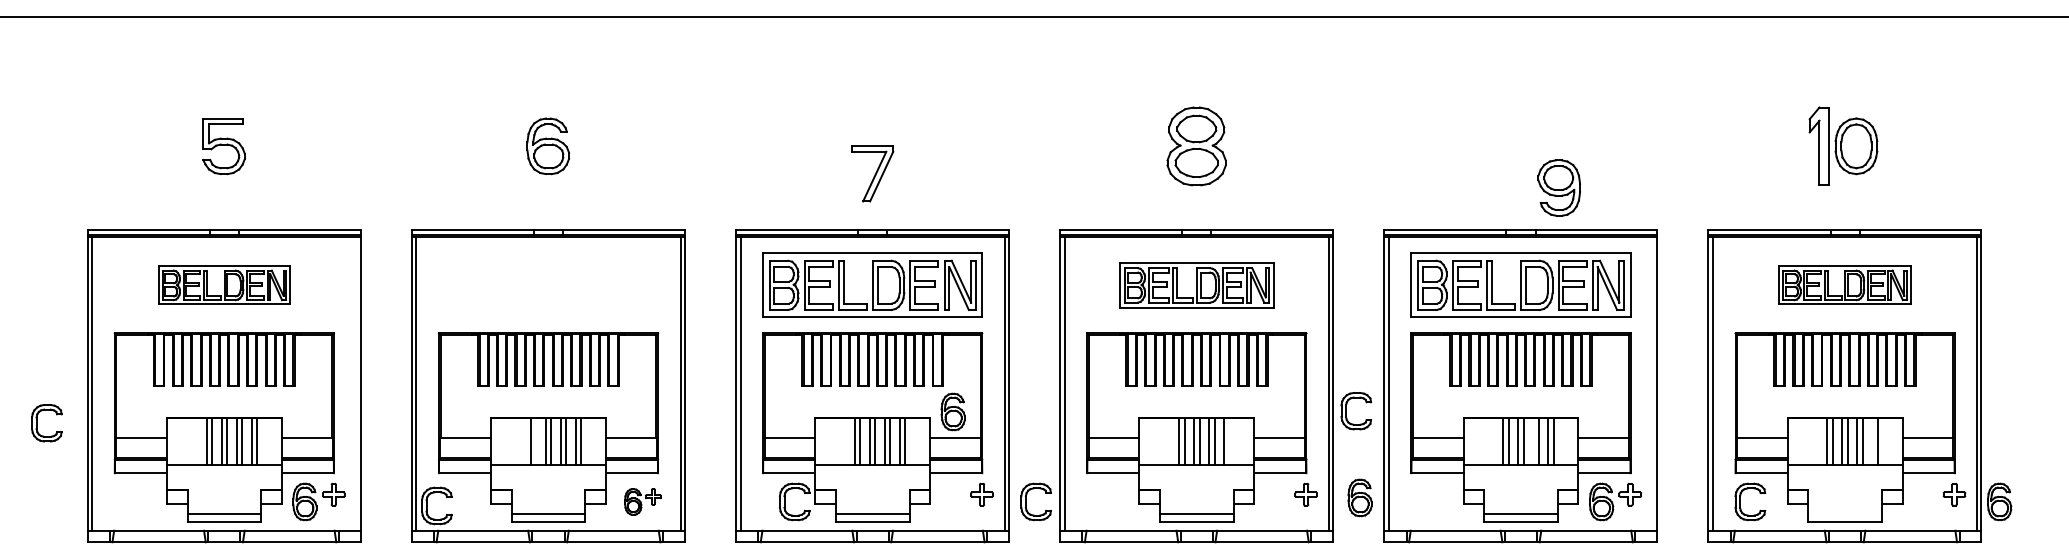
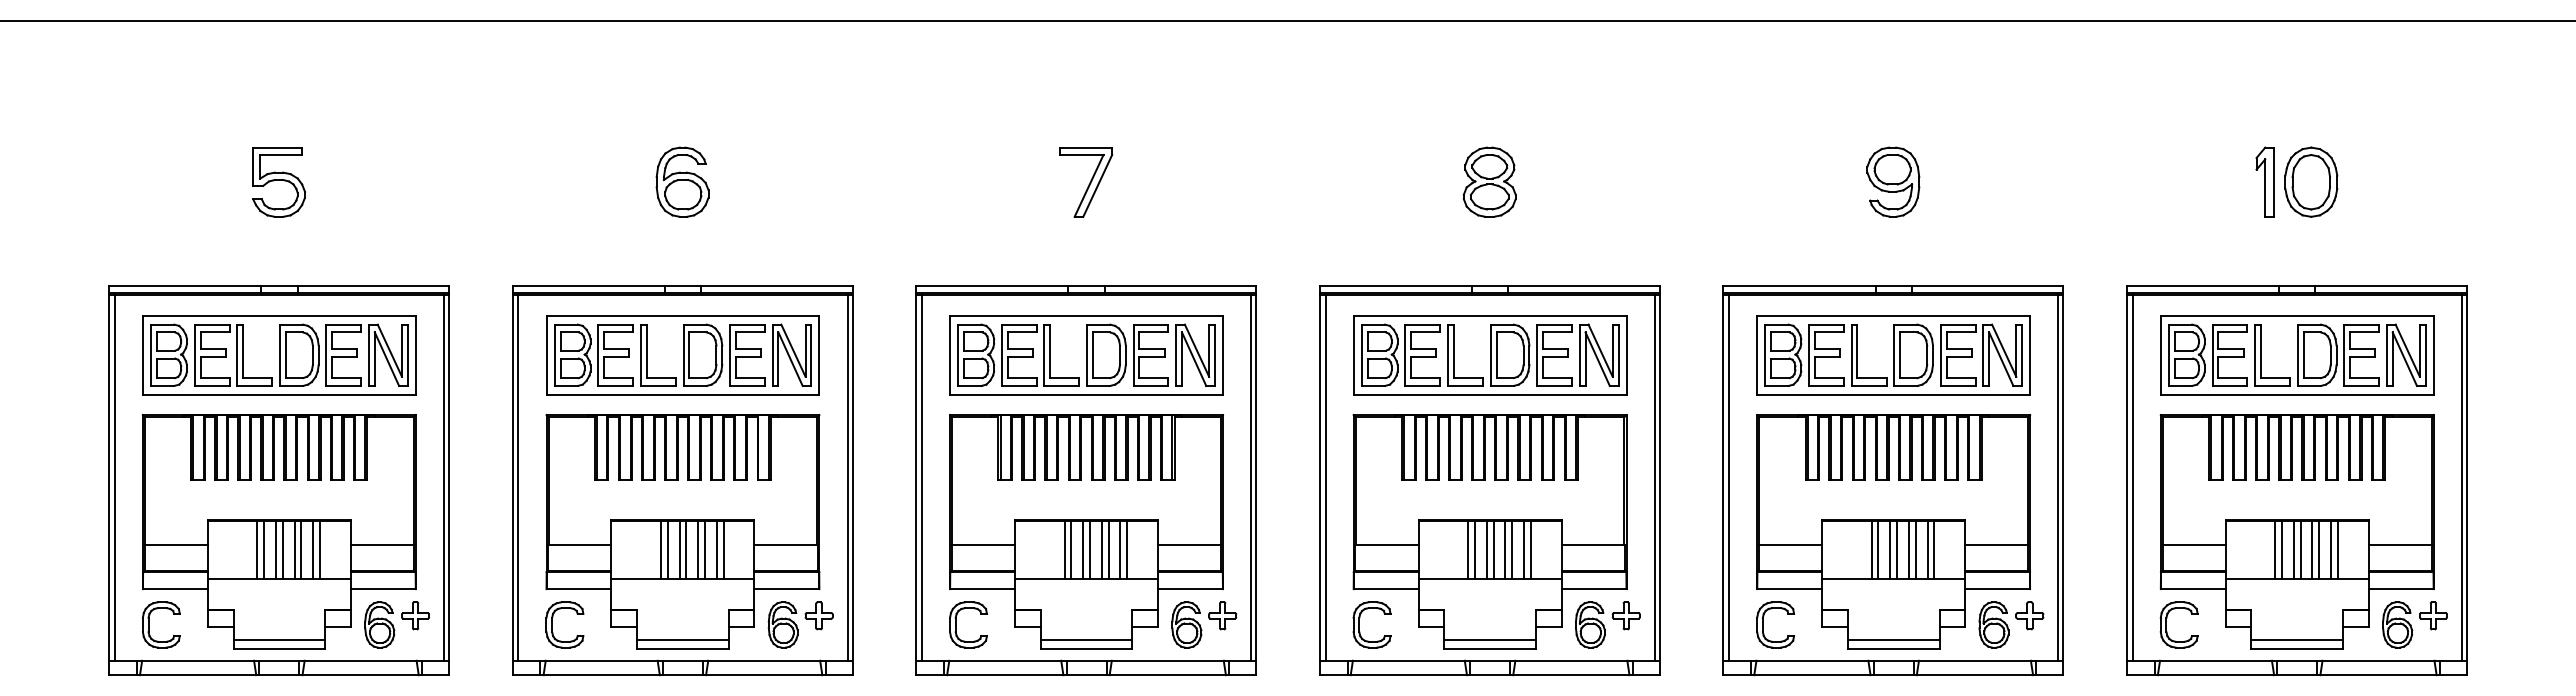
part: (1196, 145) -> (1489, 181), size x0.71
part: (1818, 145) -> (2264, 181), size x0.71
part: (872, 173) -> (1086, 182), moved
part: (1559, 187) -> (1893, 181), moved
part: (224, 285) -> (279, 355), size x1.67
part: (548, 285) -> (682, 355), added
part: (1197, 285) -> (1490, 355), size x1.43
part: (1845, 285) -> (2297, 355), size x1.67
line: (356, 383) -> (443, 477), added
line: (1653, 383) -> (2058, 477), added
part: (1346, 410) -> (1763, 624), moved
part: (952, 411) -> (1186, 624), moved
part: (37, 422) -> (149, 624), moved
line: (536, 441) -> (667, 549), added
line: (1229, 441) -> (1530, 549), added
line: (1532, 441) -> (1908, 549), added
line: (1872, 441) -> (2331, 549), added
part: (1360, 497) -> (1590, 624), moved
part: (642, 501) -> (800, 624), size x1.43
part: (785, 501) -> (956, 624), moved
part: (1026, 501) -> (1359, 624), moved
part: (1999, 501) -> (2397, 624), moved
part: (426, 505) -> (552, 624), moved
line: (1845, 514) -> (2297, 640), added

